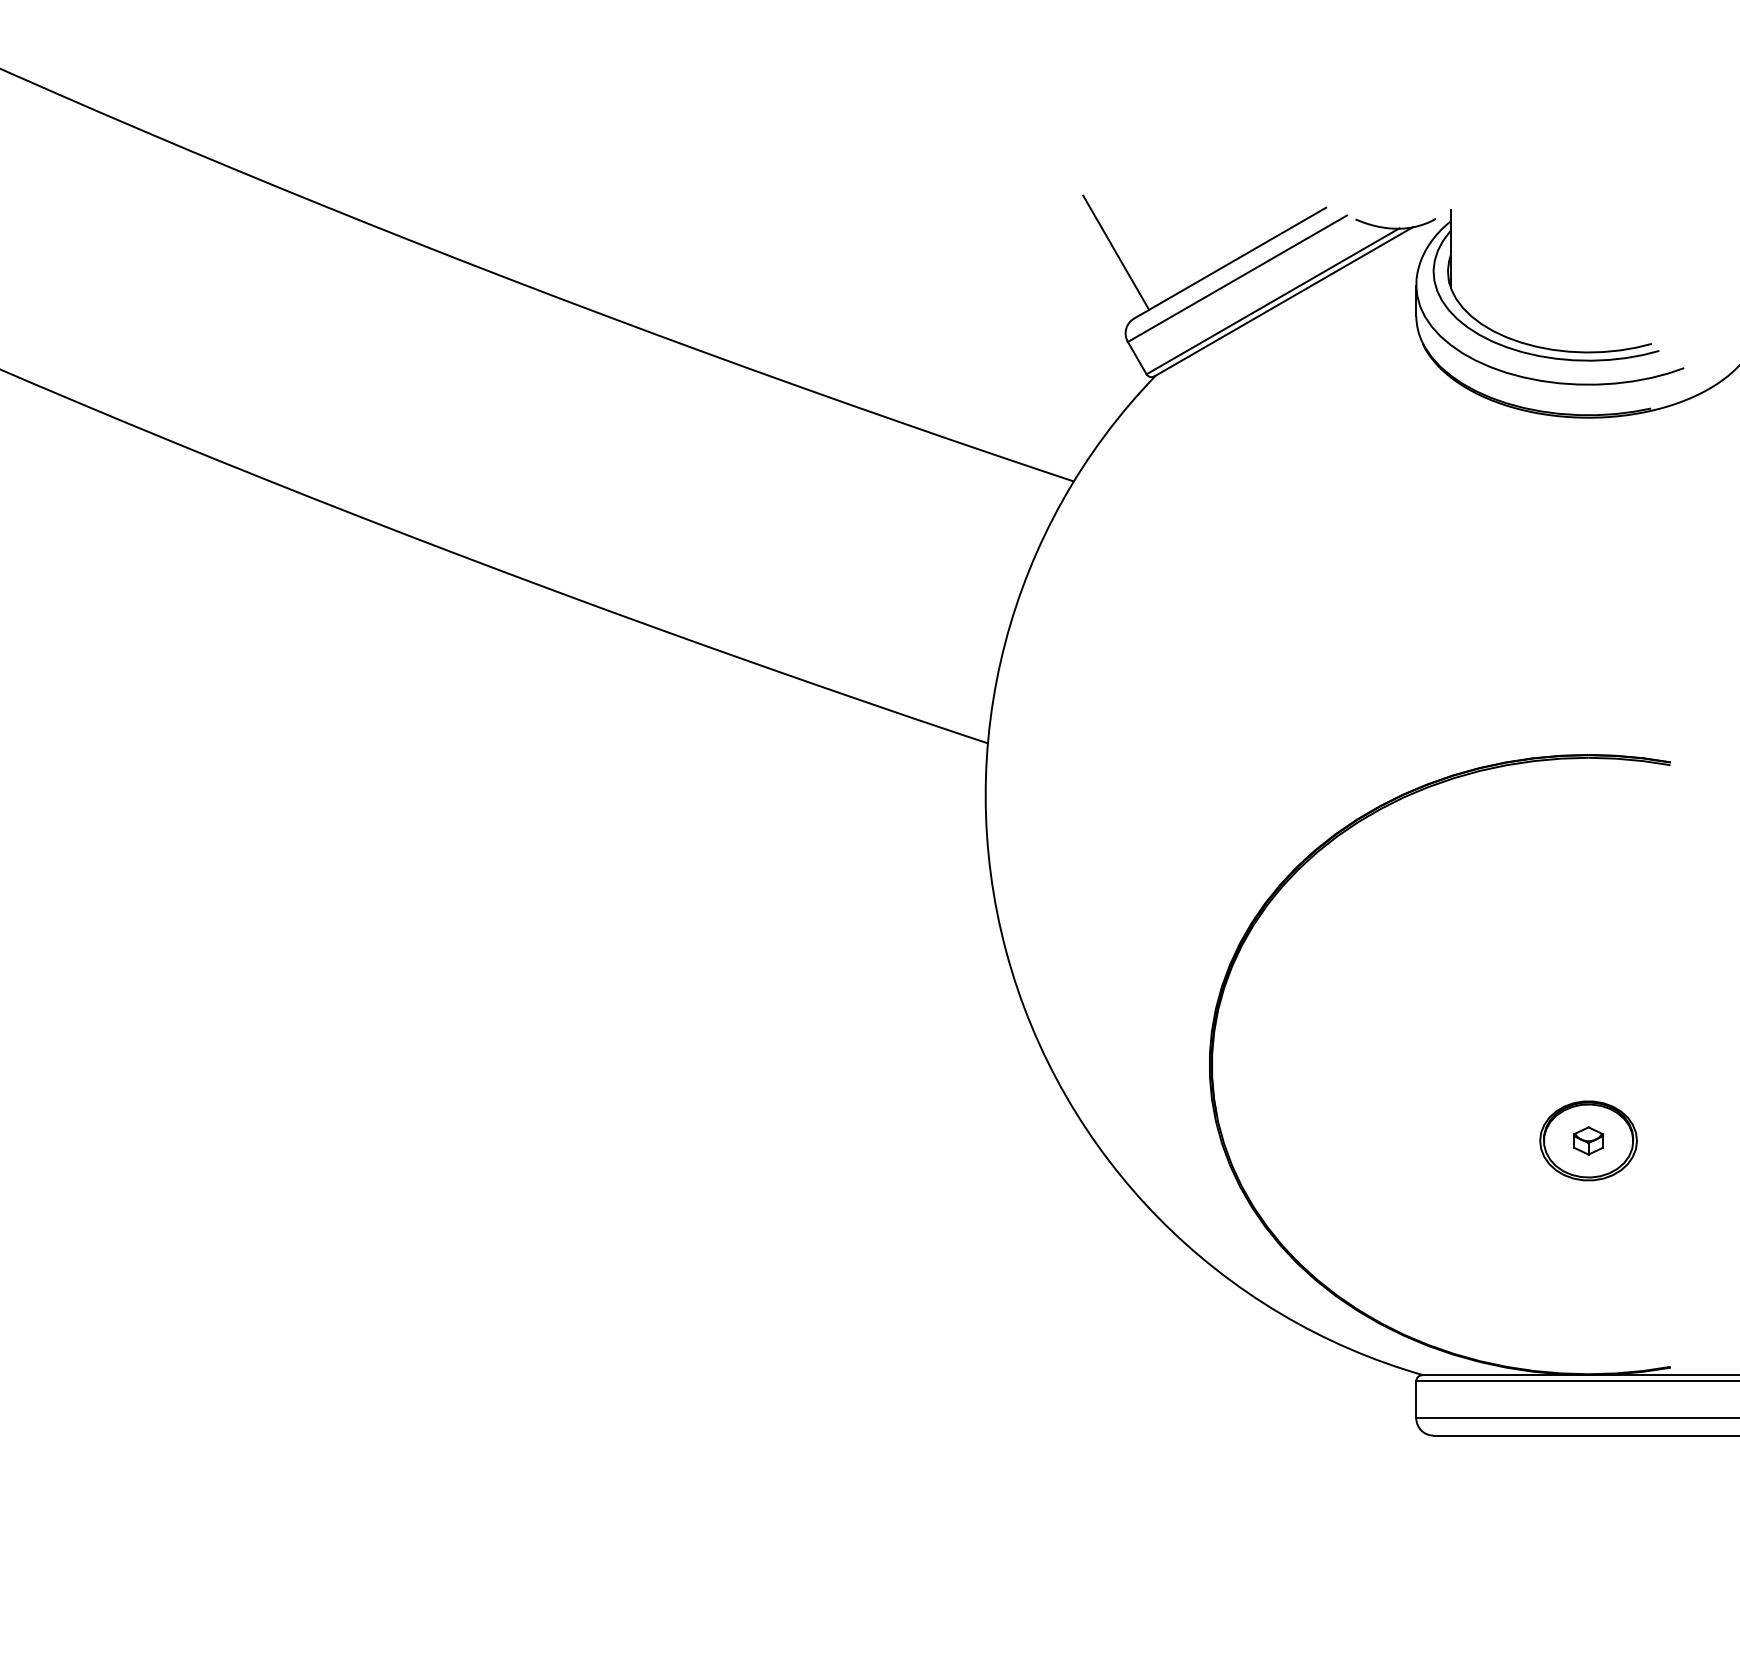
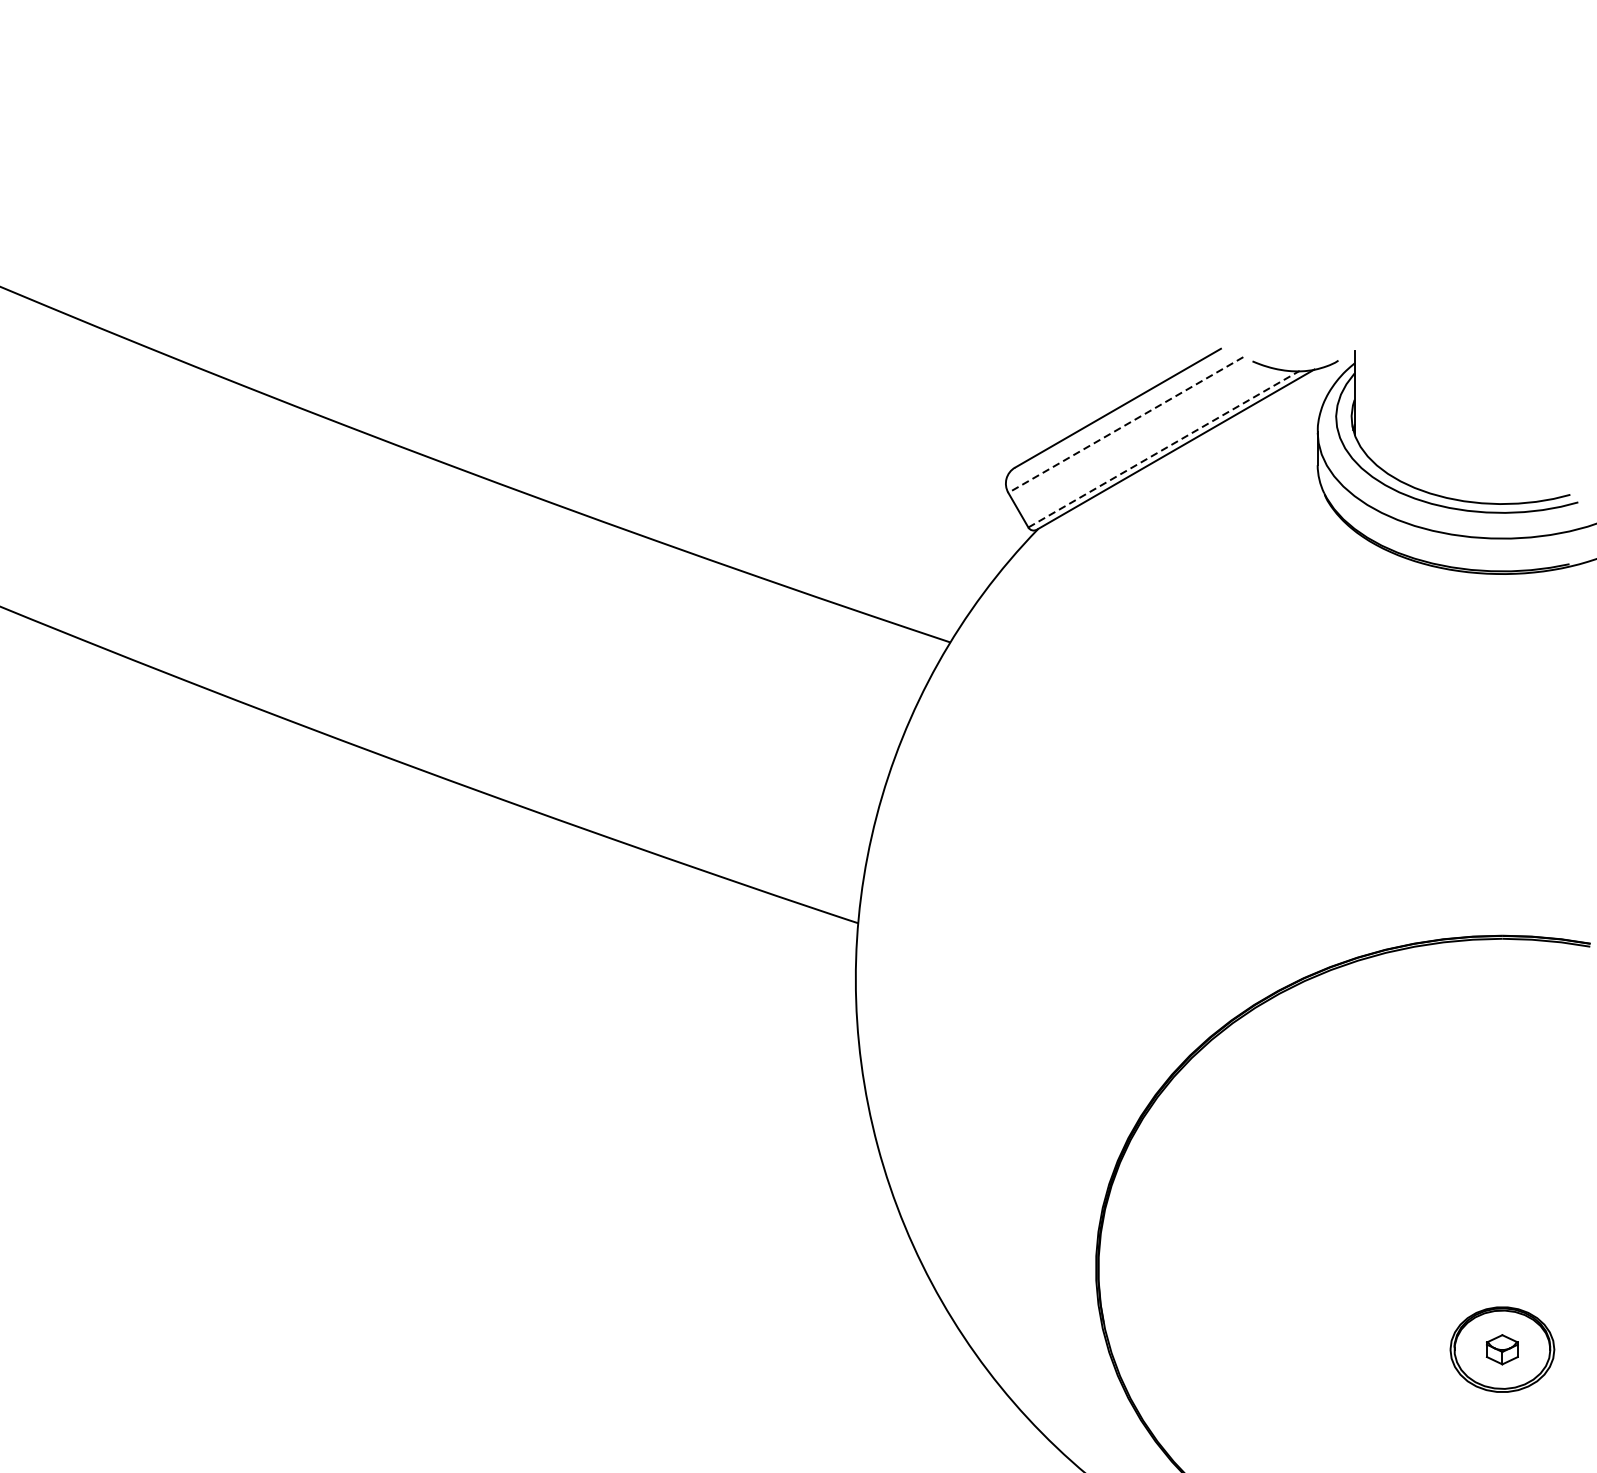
line: (1116, 252) -> (996, 396), removed
line: (1237, 279) -> (1125, 425), solid -> dashed
line: (1273, 301) -> (1164, 449), solid -> dashed

